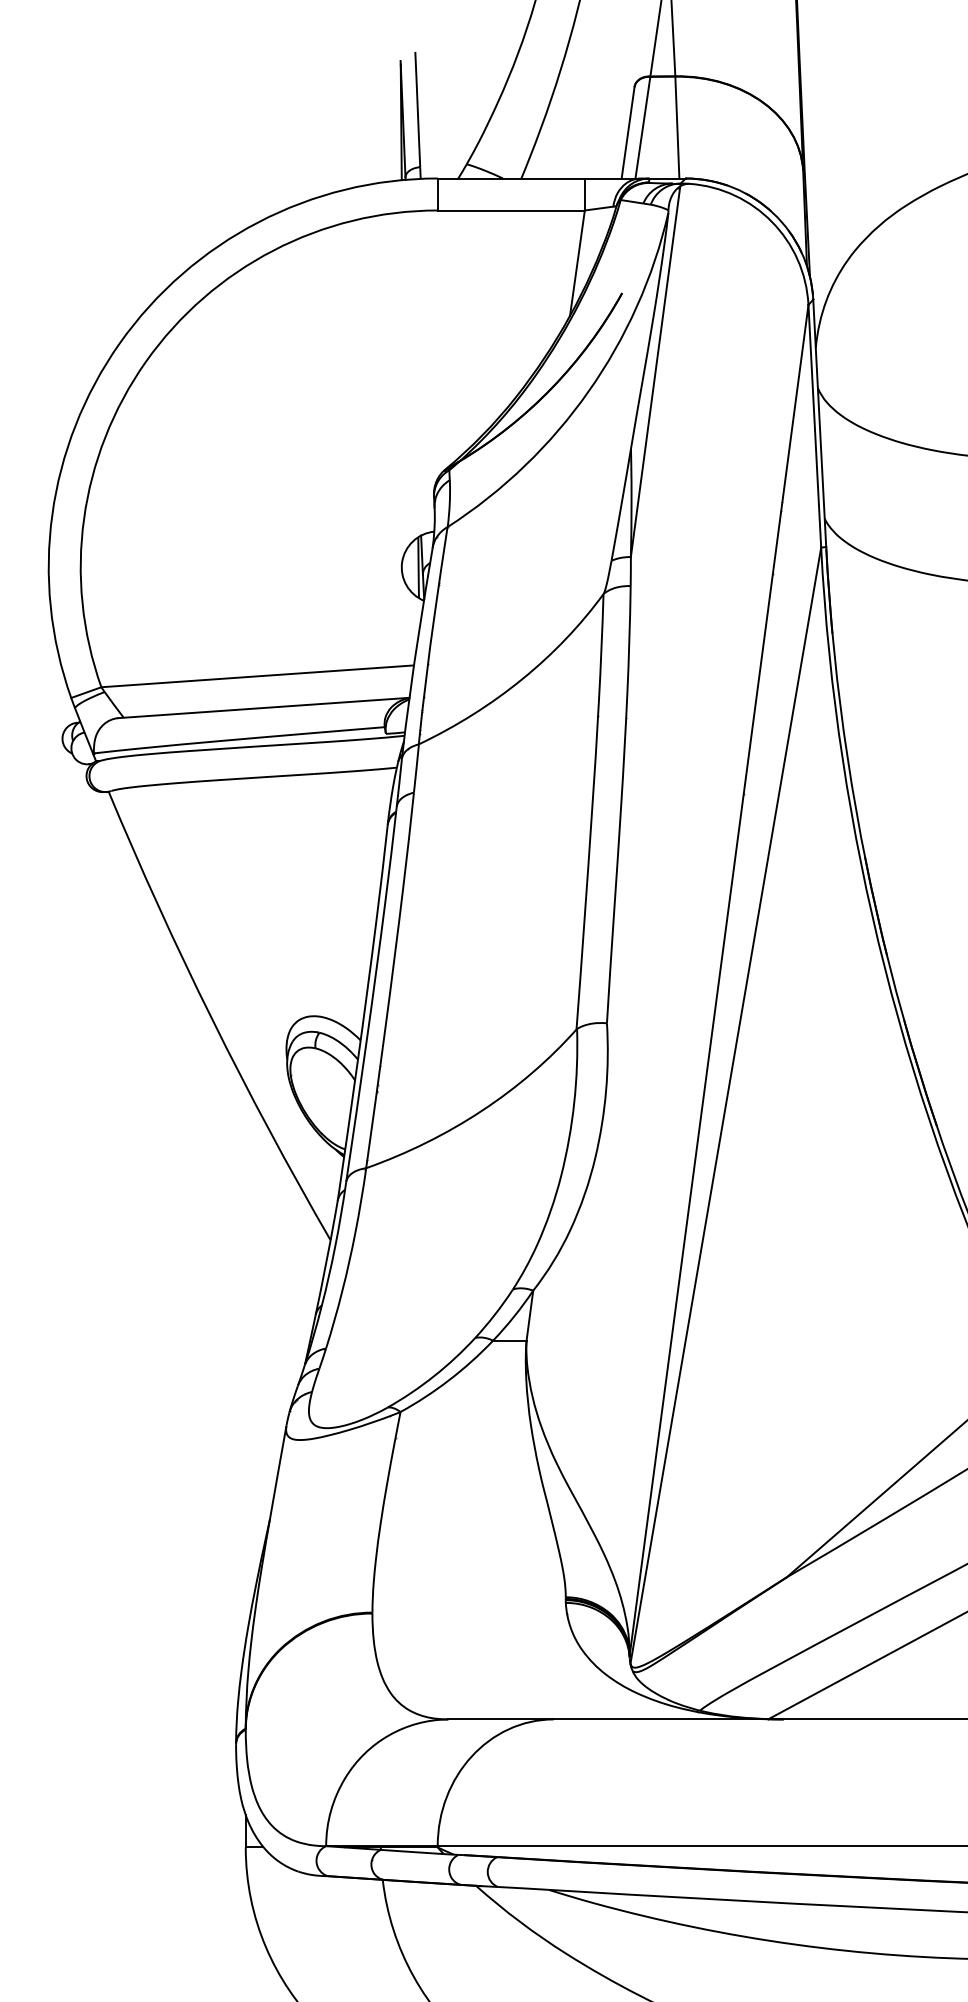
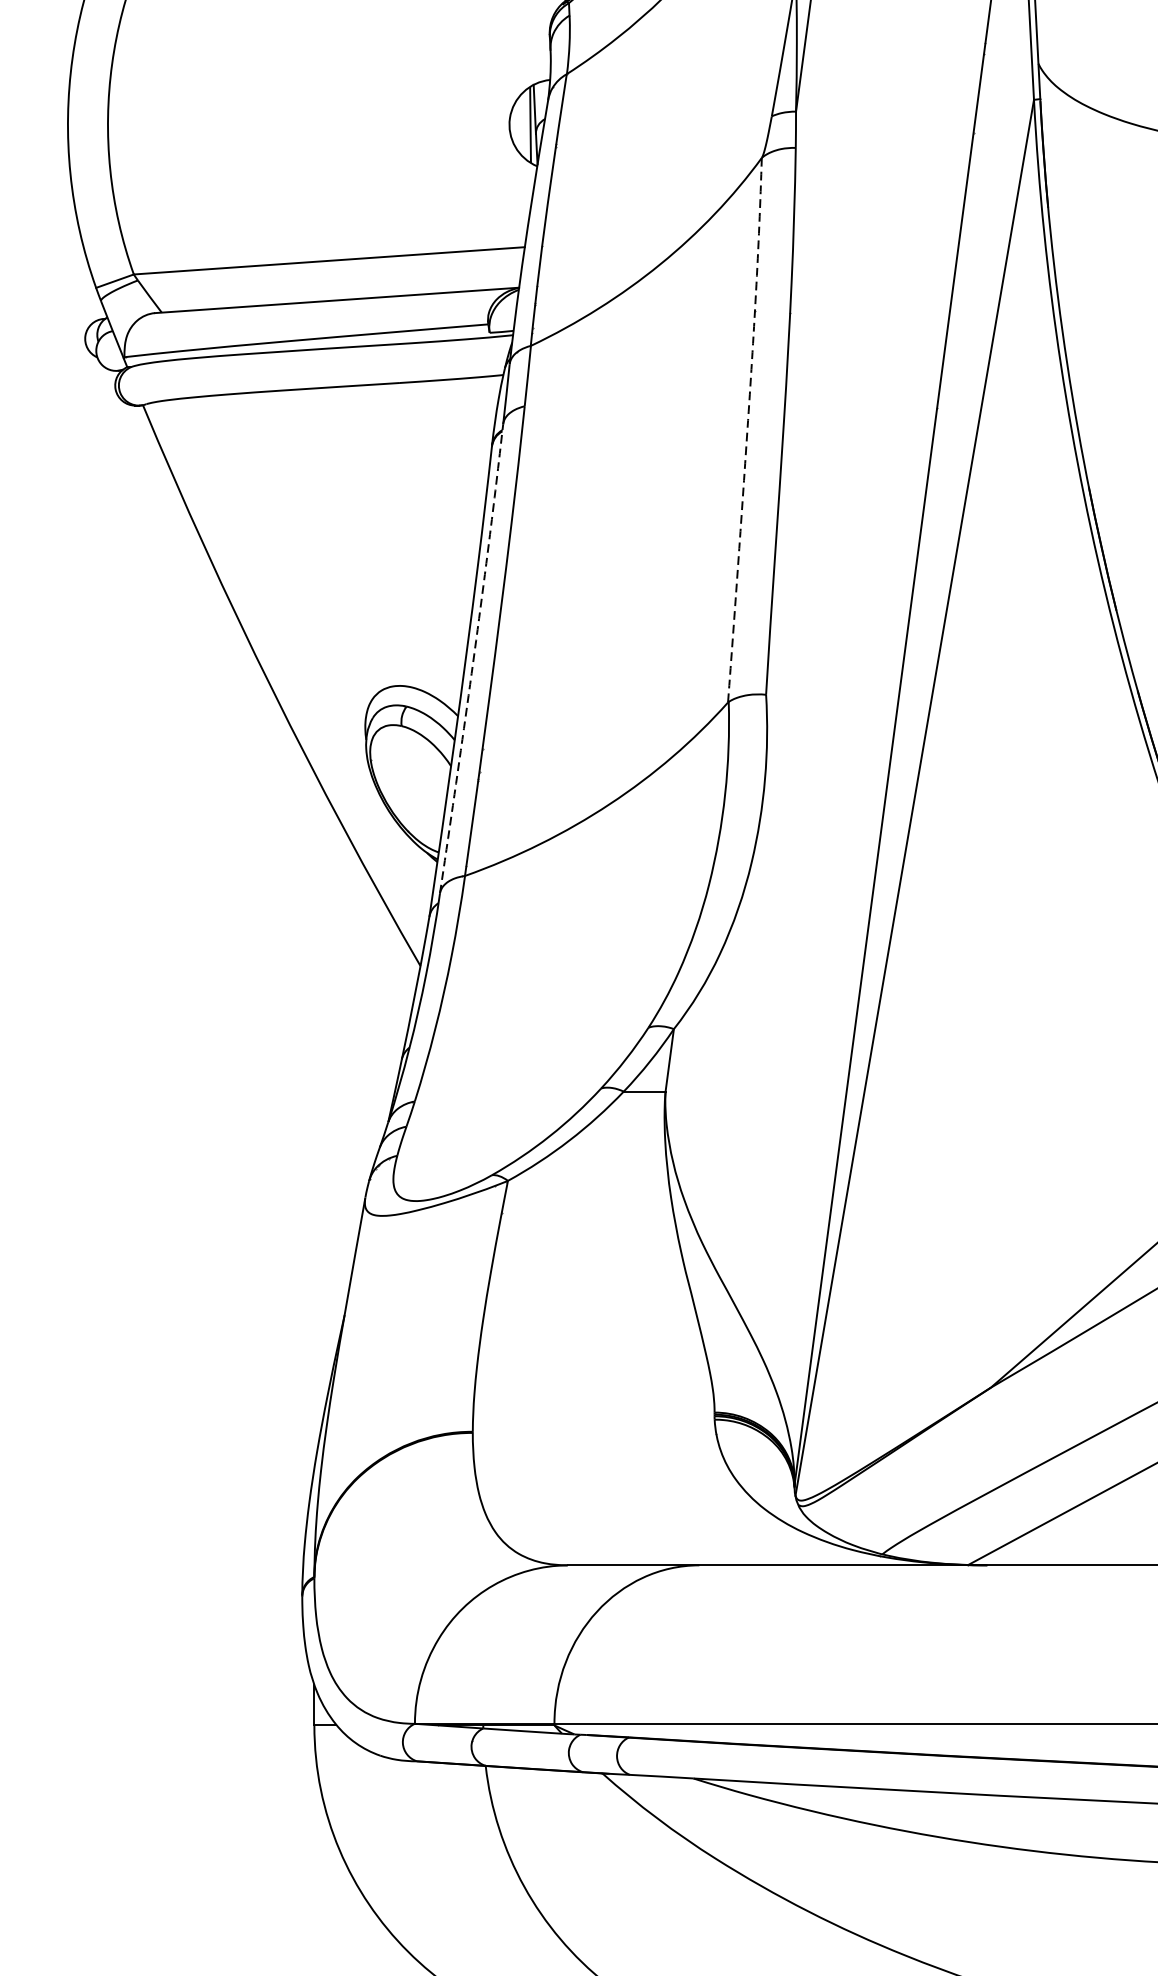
line: (592, 809) -> (748, 427), solid -> dashed
line: (373, 993) -> (474, 657), solid -> dashed

